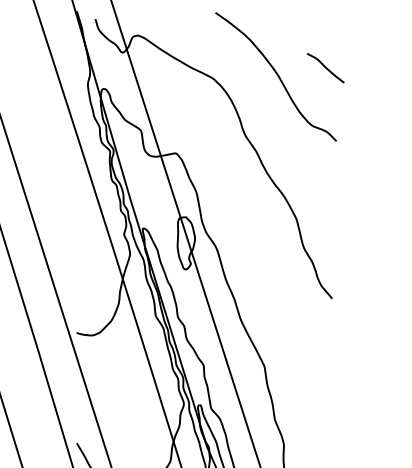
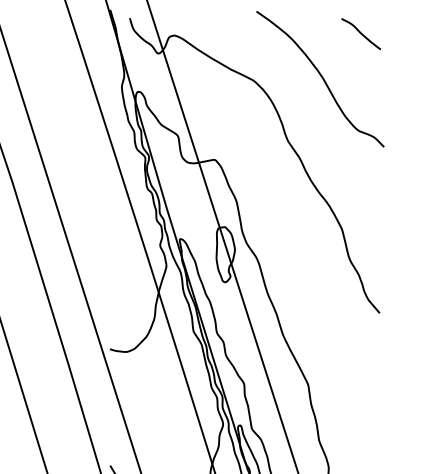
curve: (325, 68) -> (360, 34), moved

